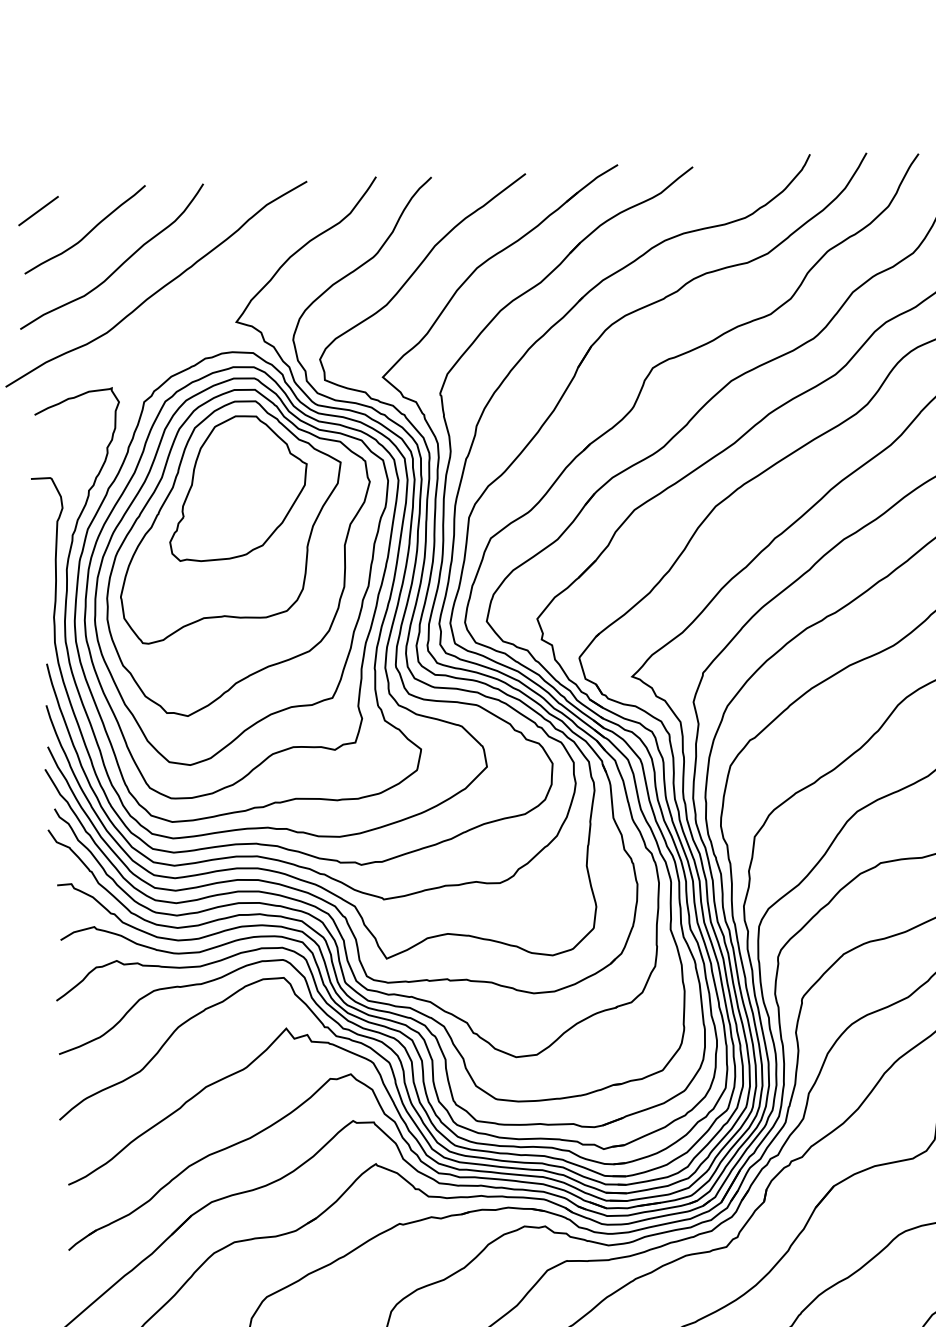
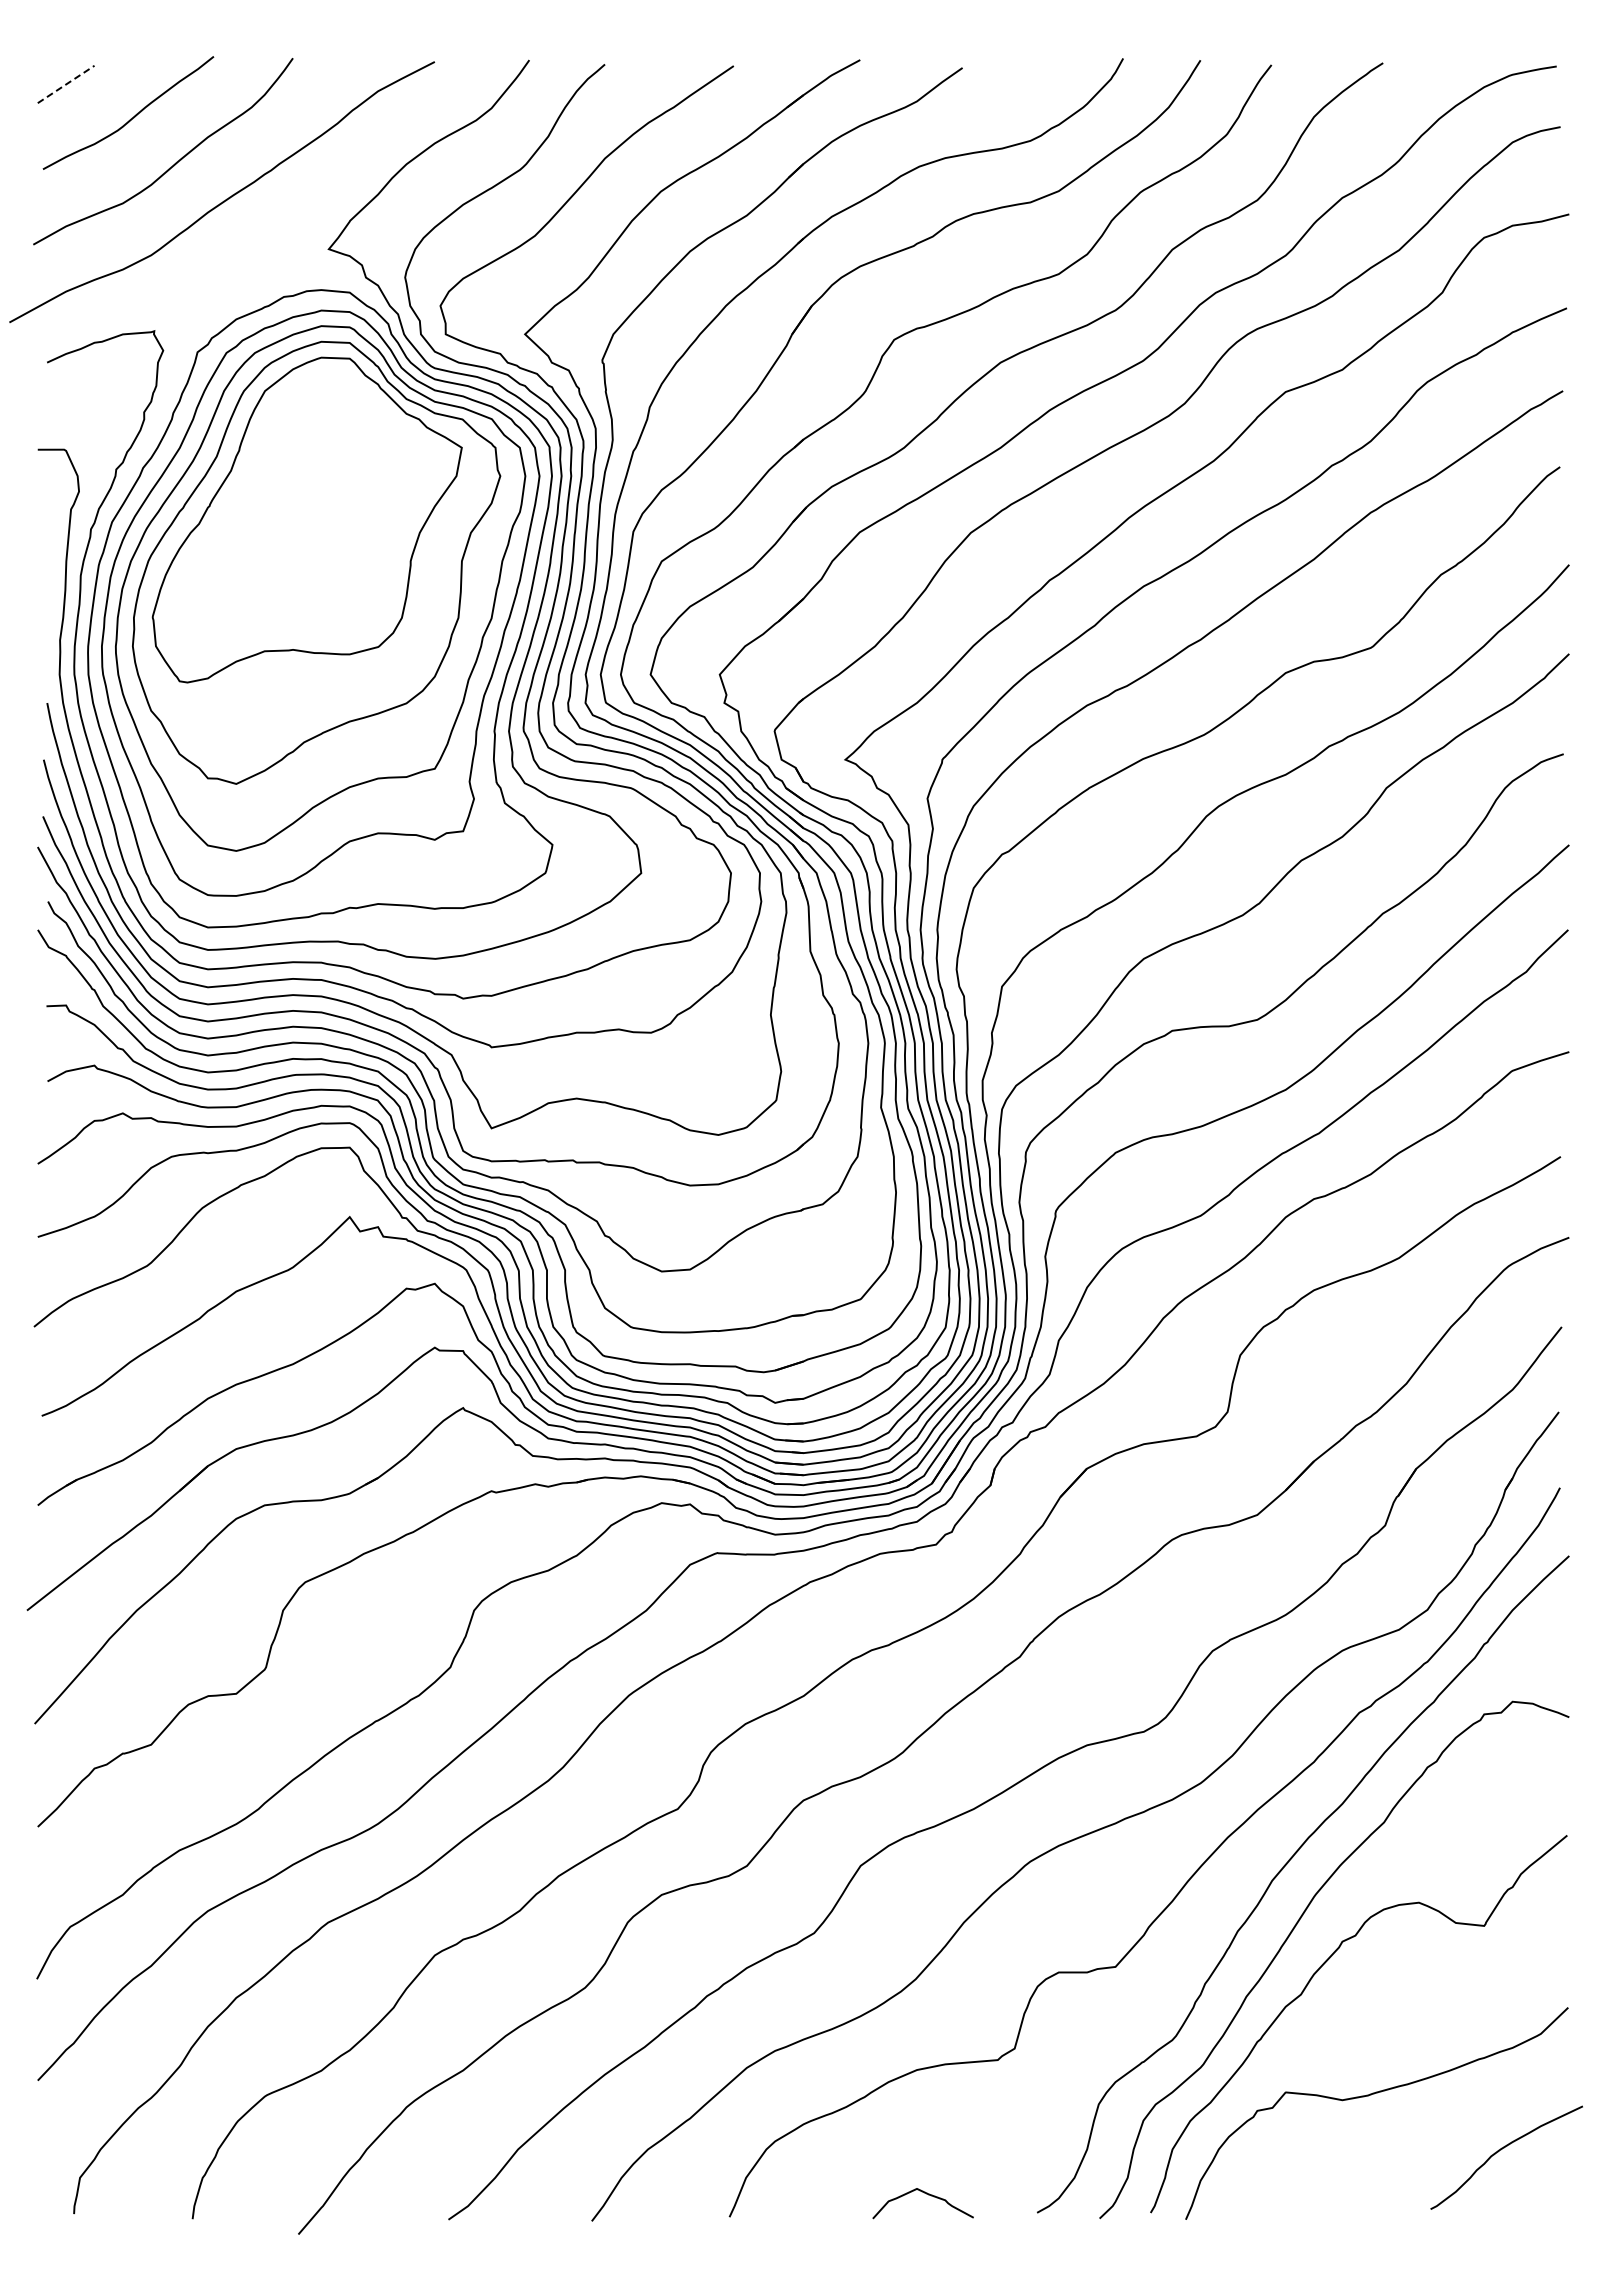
line: (38, 211) -> (66, 84), solid -> dashed
part: (237, 487) -> (319, 475), removed

